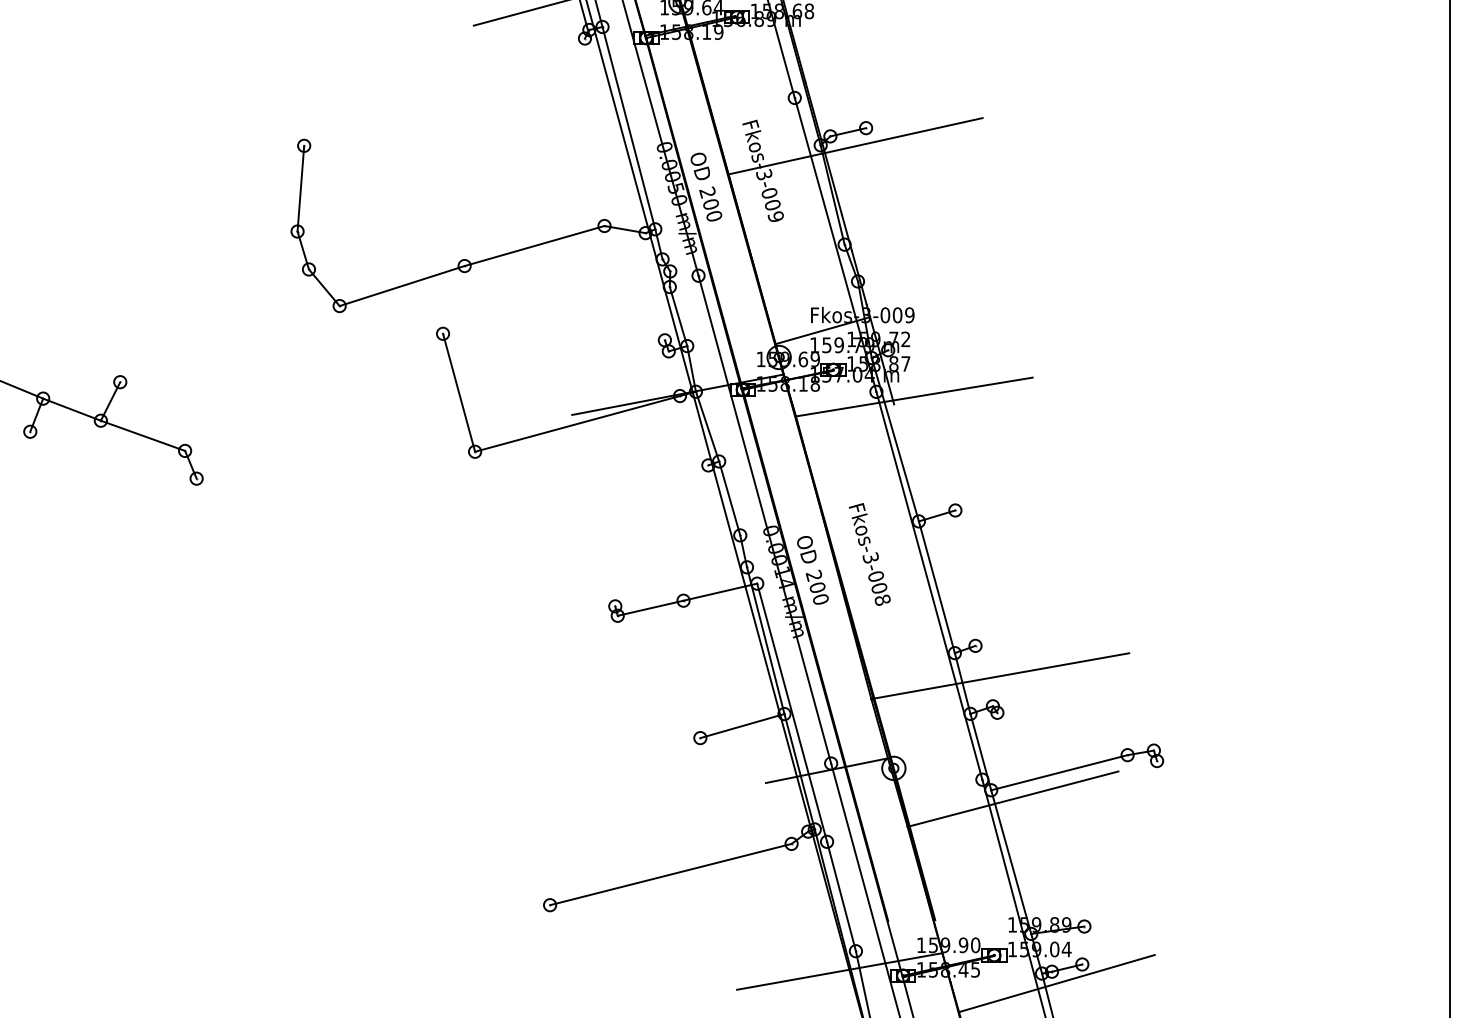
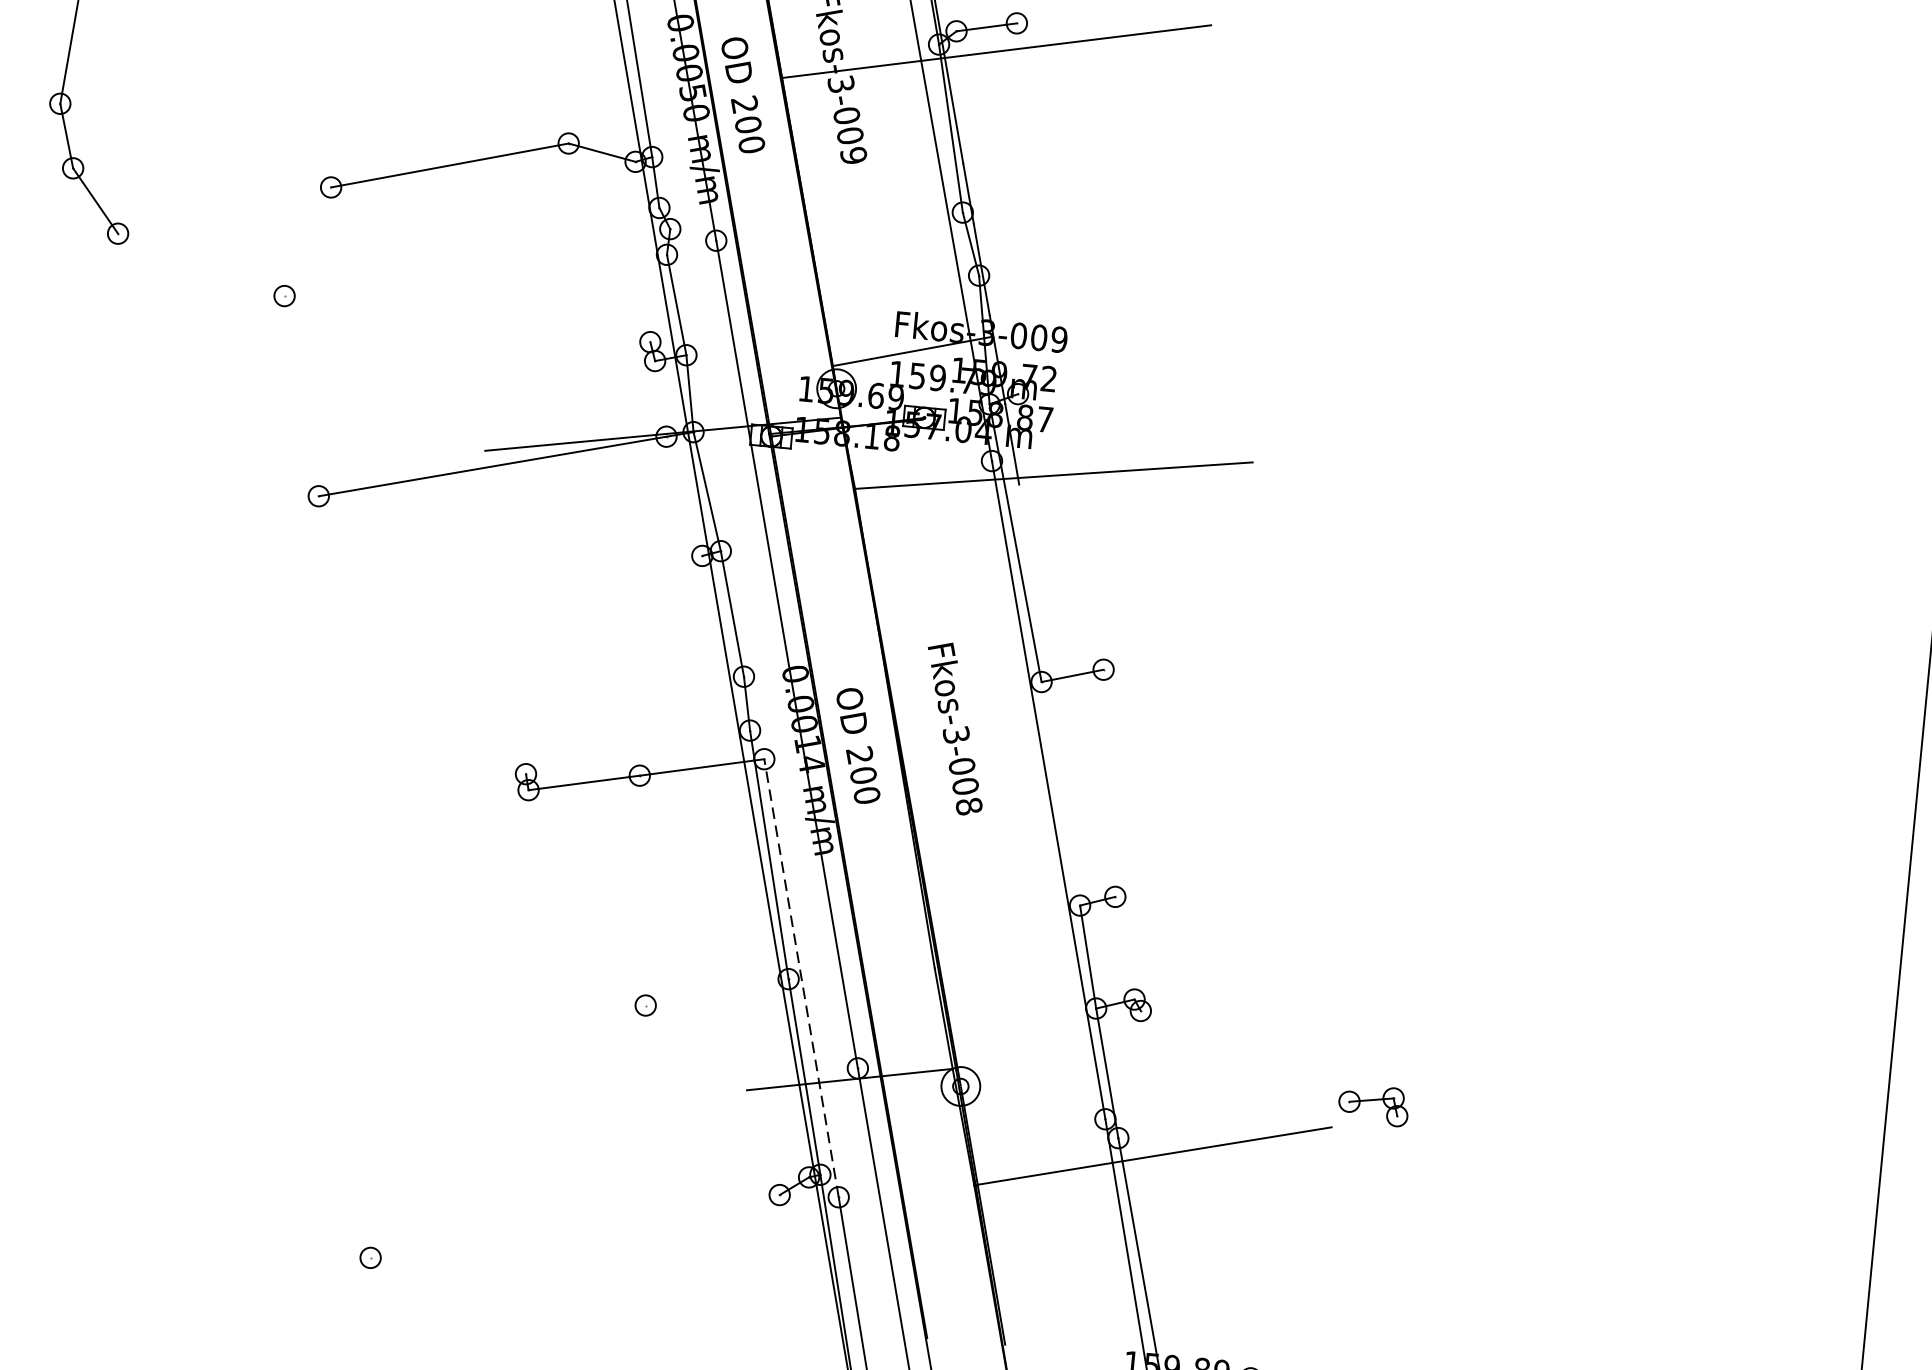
line: (401, 286) -> (223, 211), removed
line: (459, 392) -> (302, 395), removed
line: (936, 587) -> (1060, 794), removed
line: (1000, 676) -> (1151, 951), removed
line: (792, 712) -> (802, 977), solid -> dashed
line: (742, 726) -> (717, 993), removed
line: (1059, 772) -> (1234, 1119), removed
line: (670, 874) -> (574, 1226), removed

